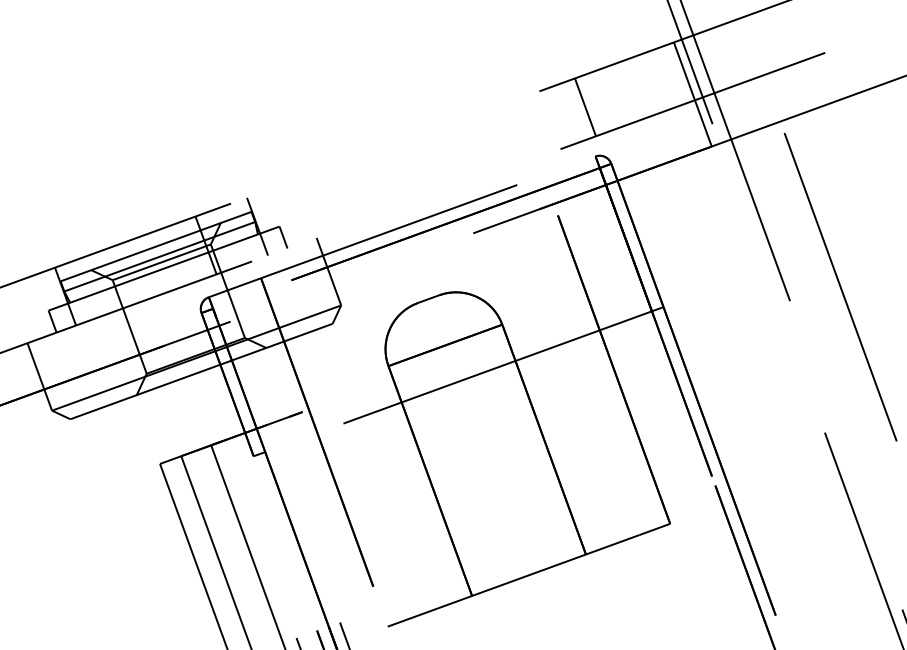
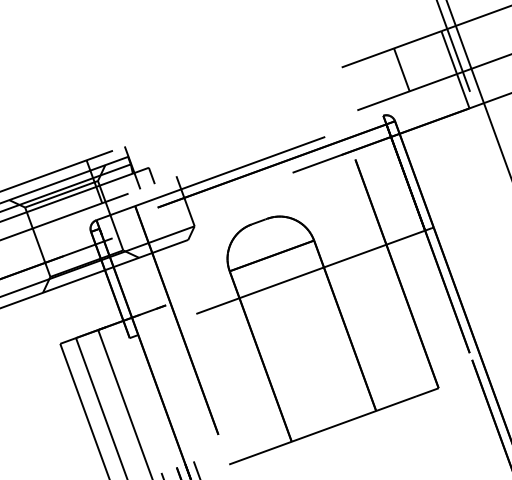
line: (585, 107) -> (401, 69), moved

